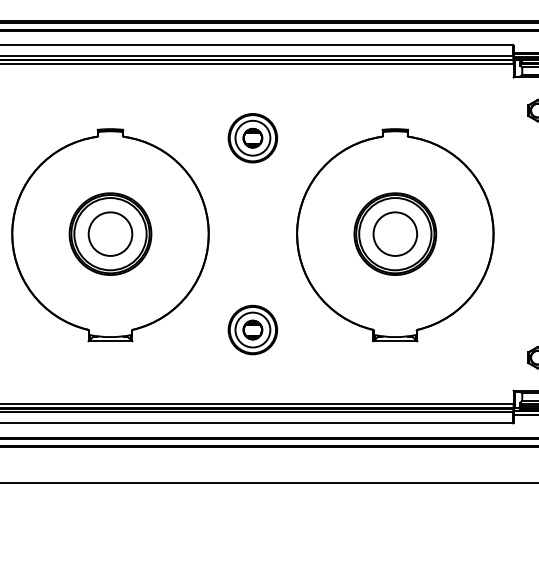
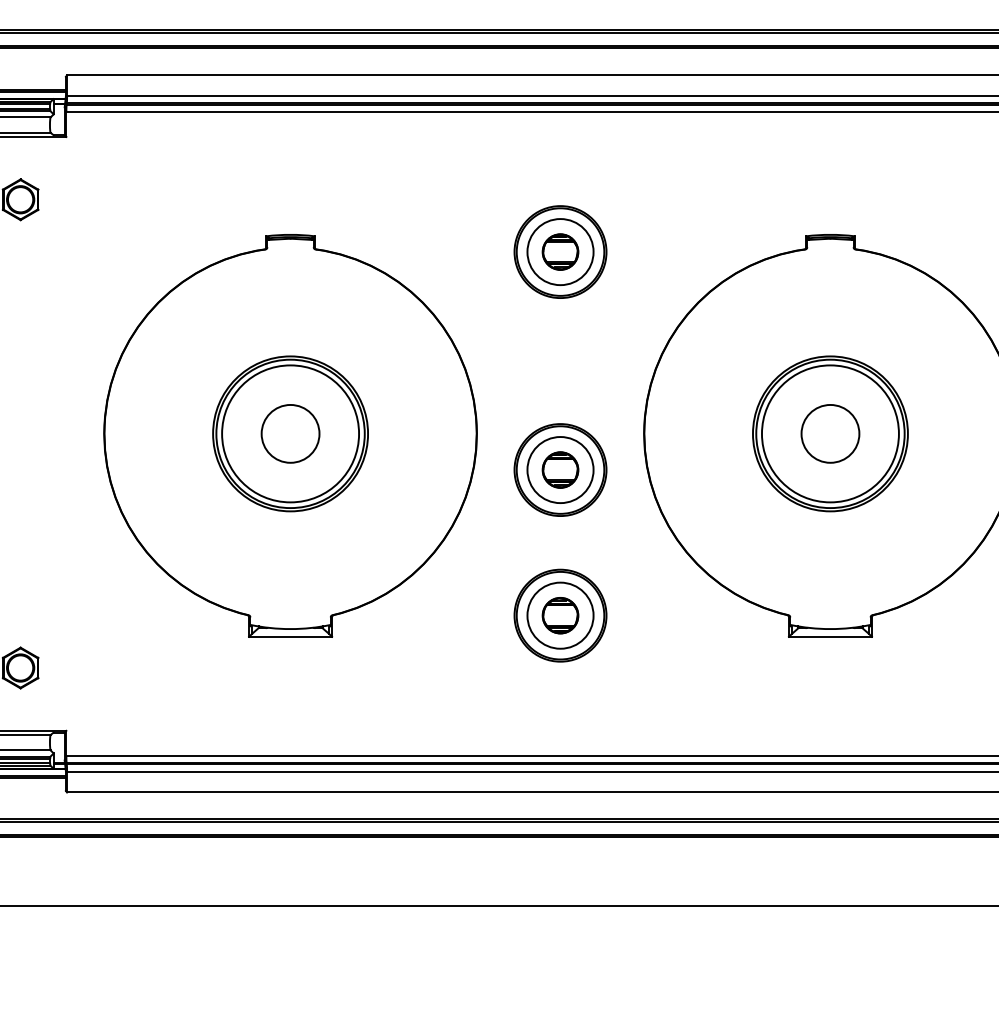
circle: (110, 233) -> (290, 432), size x0.7
circle: (395, 233) -> (830, 432), size x0.7
part: (252, 253) -> (559, 470), added

